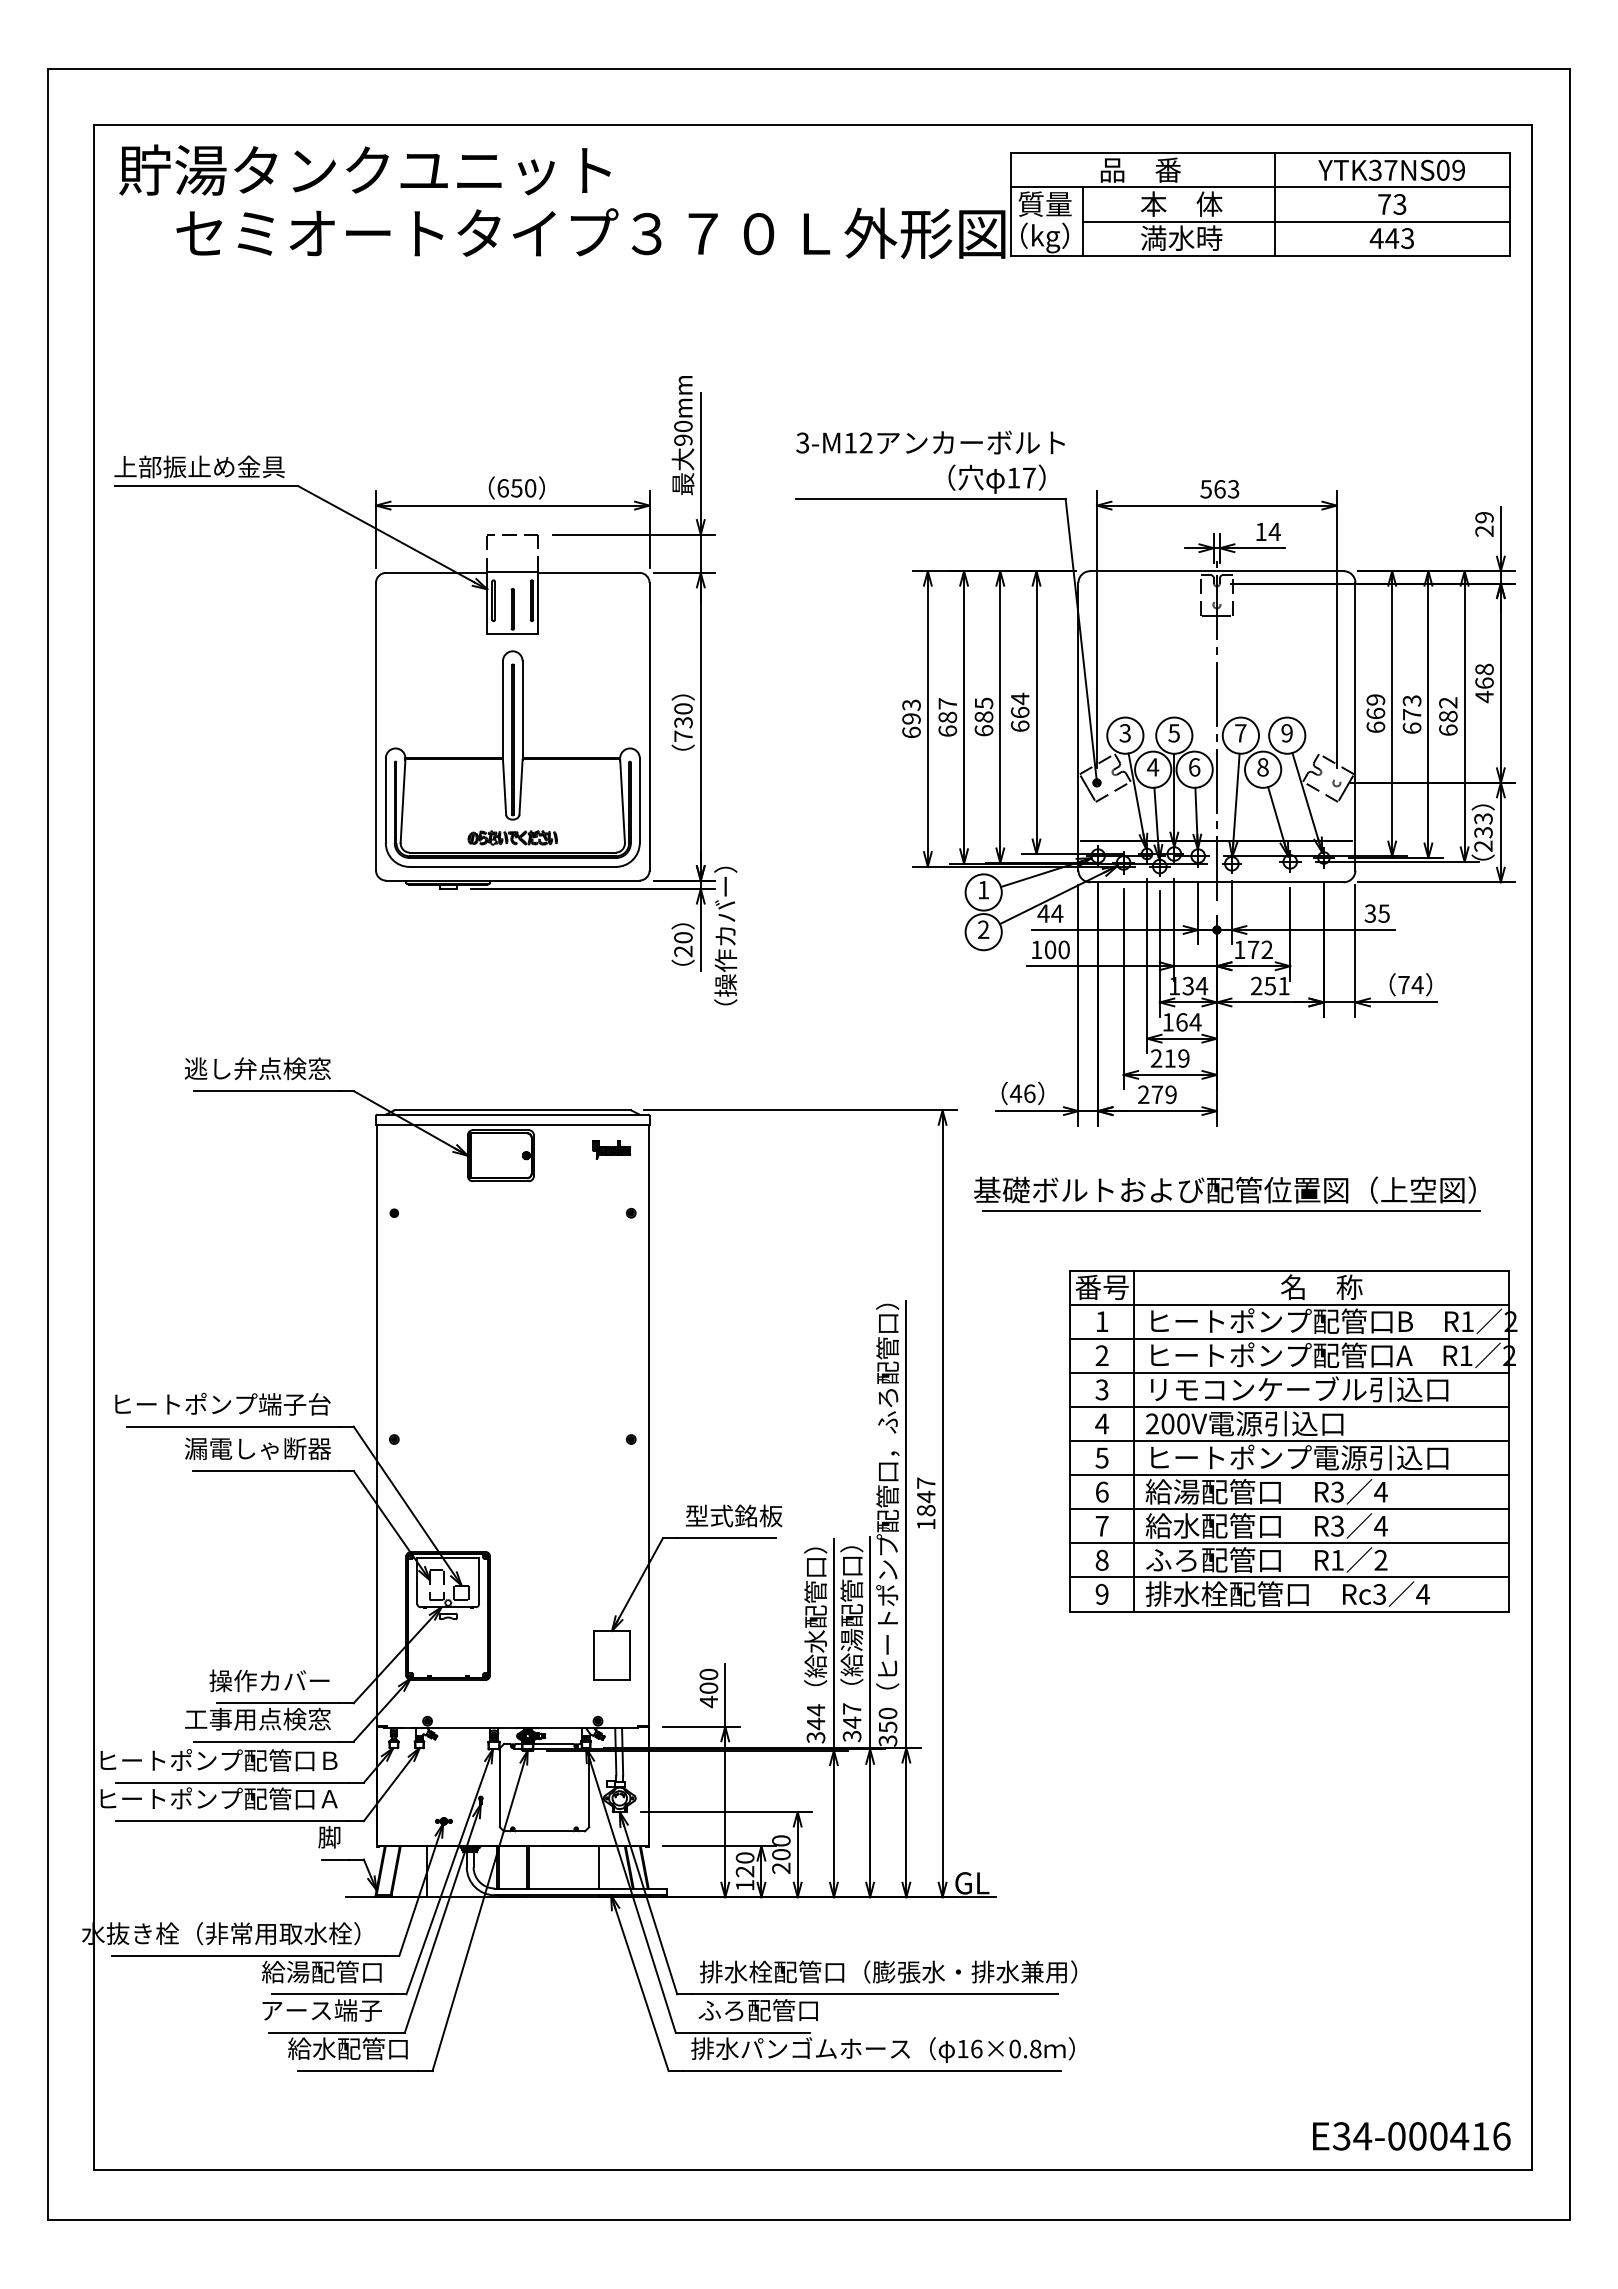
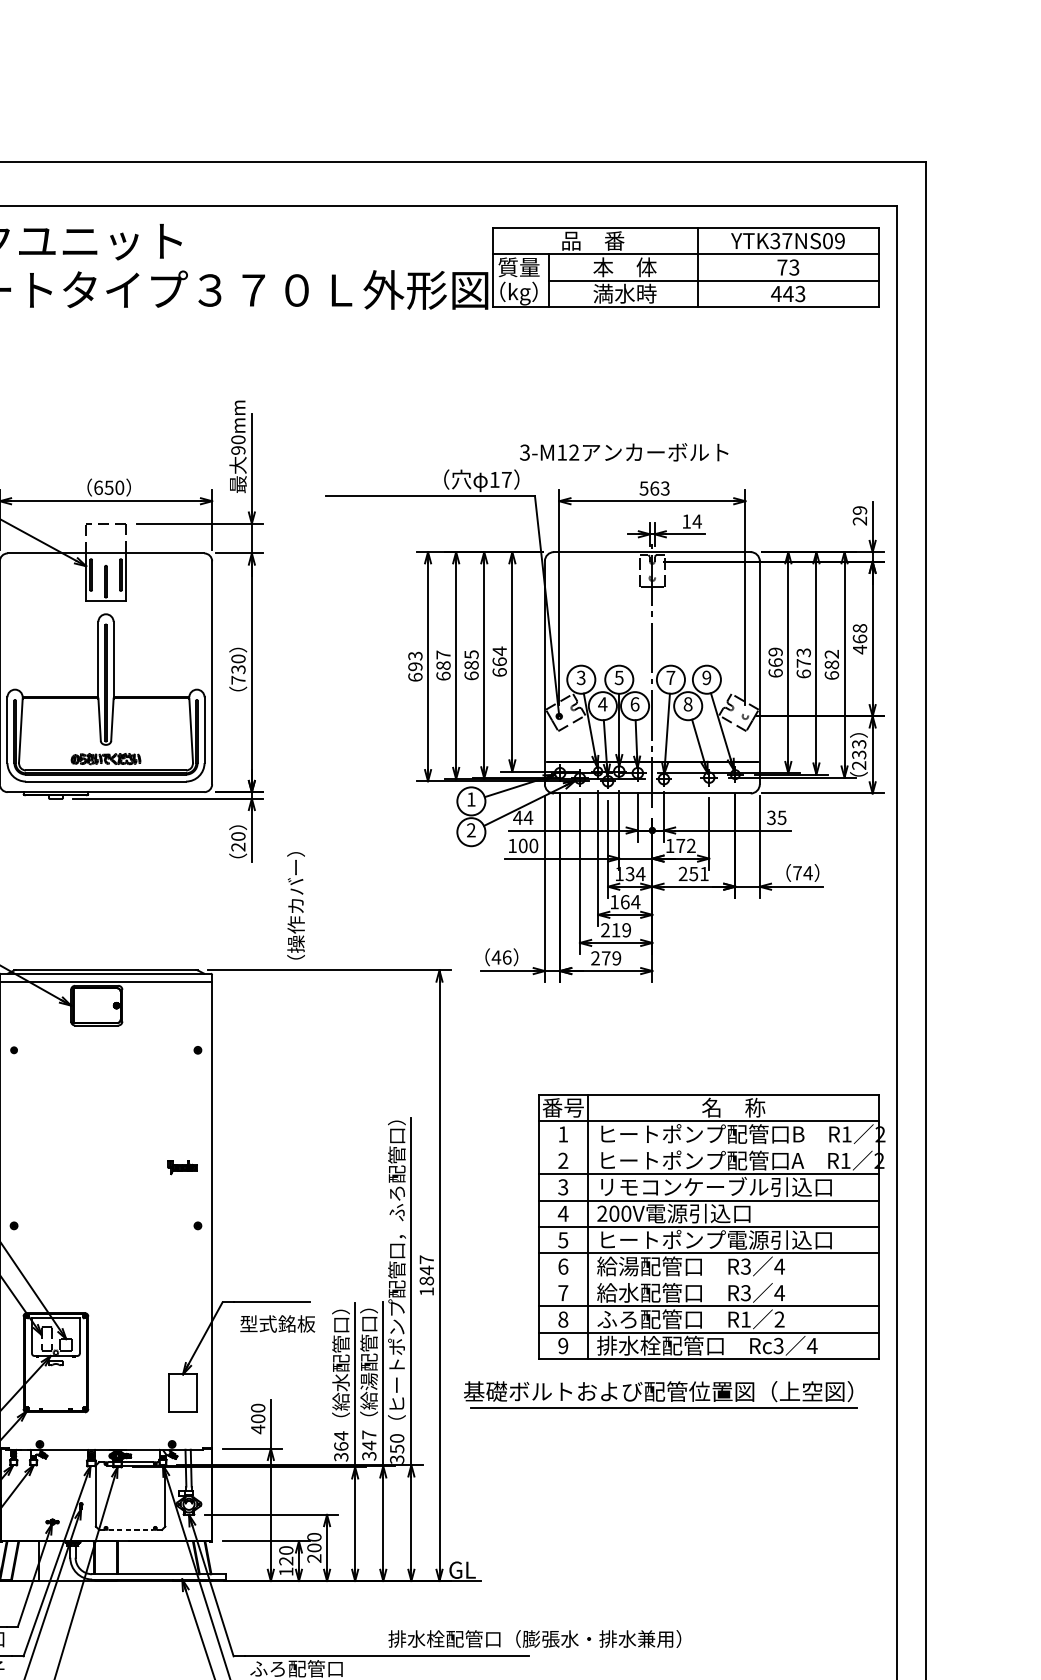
text: (930, 442) -> (624, 452), moved
text: (725, 935) -> (295, 905), moved
part: (611, 1149) -> (182, 1166), moved
part: (1227, 1193) -> (660, 1394), moved
line: (1289, 1338) -> (708, 1147), removed
line: (1289, 1509) -> (708, 1280), removed
text: (733, 1515) -> (277, 1323), moved
text: (815, 1723) -> (340, 1446), 344 -> 364
line: (544, 1831) -> (130, 1529), solid -> dashed
line: (598, 1867) -> (172, 1557), removed
text: (888, 1971) -> (534, 1638), moved

